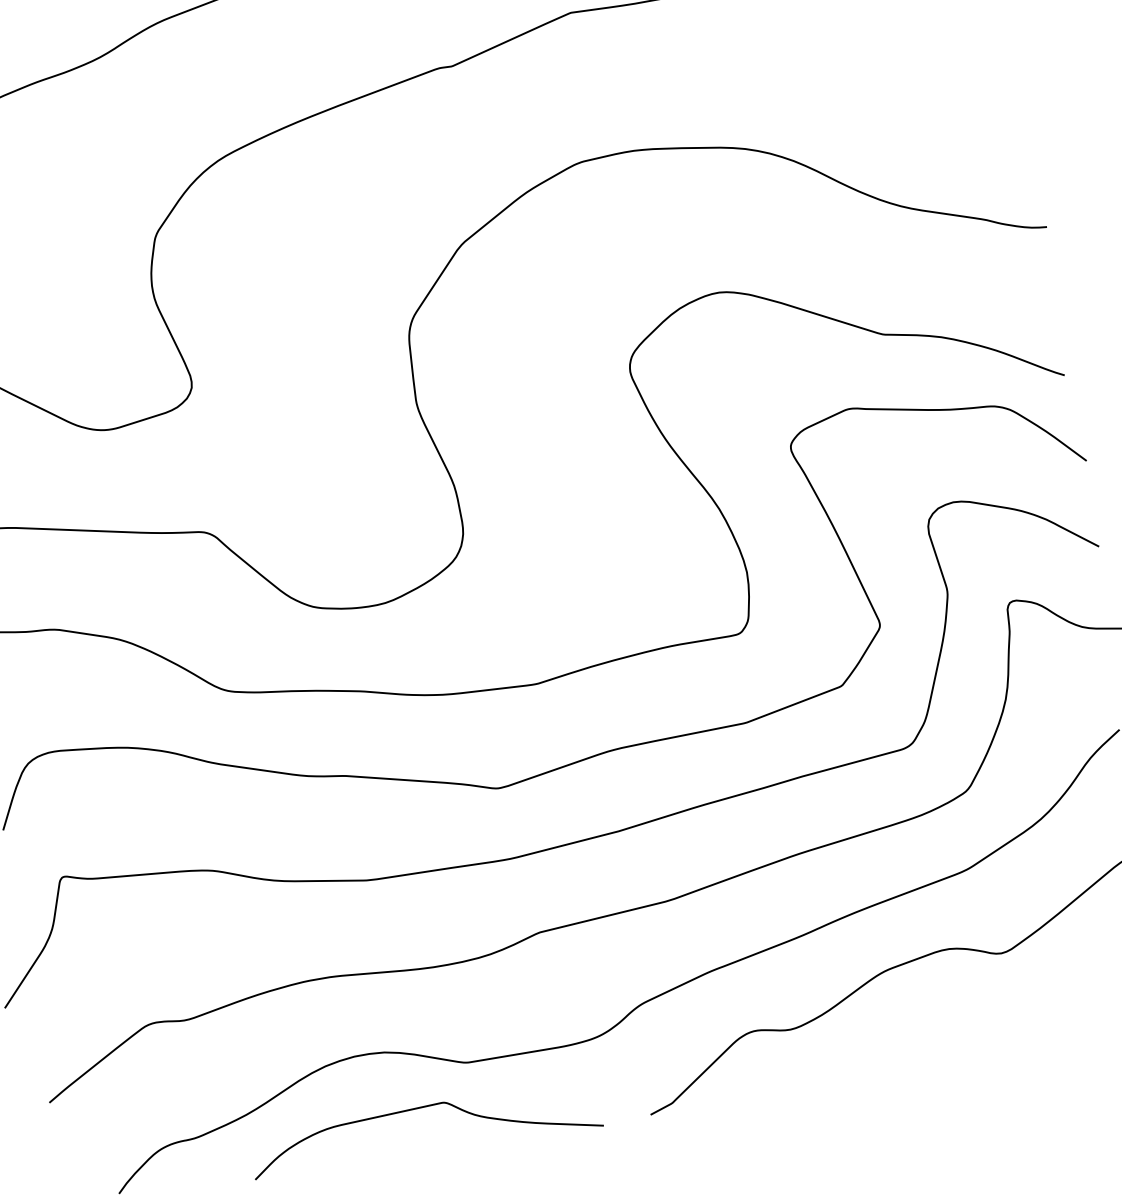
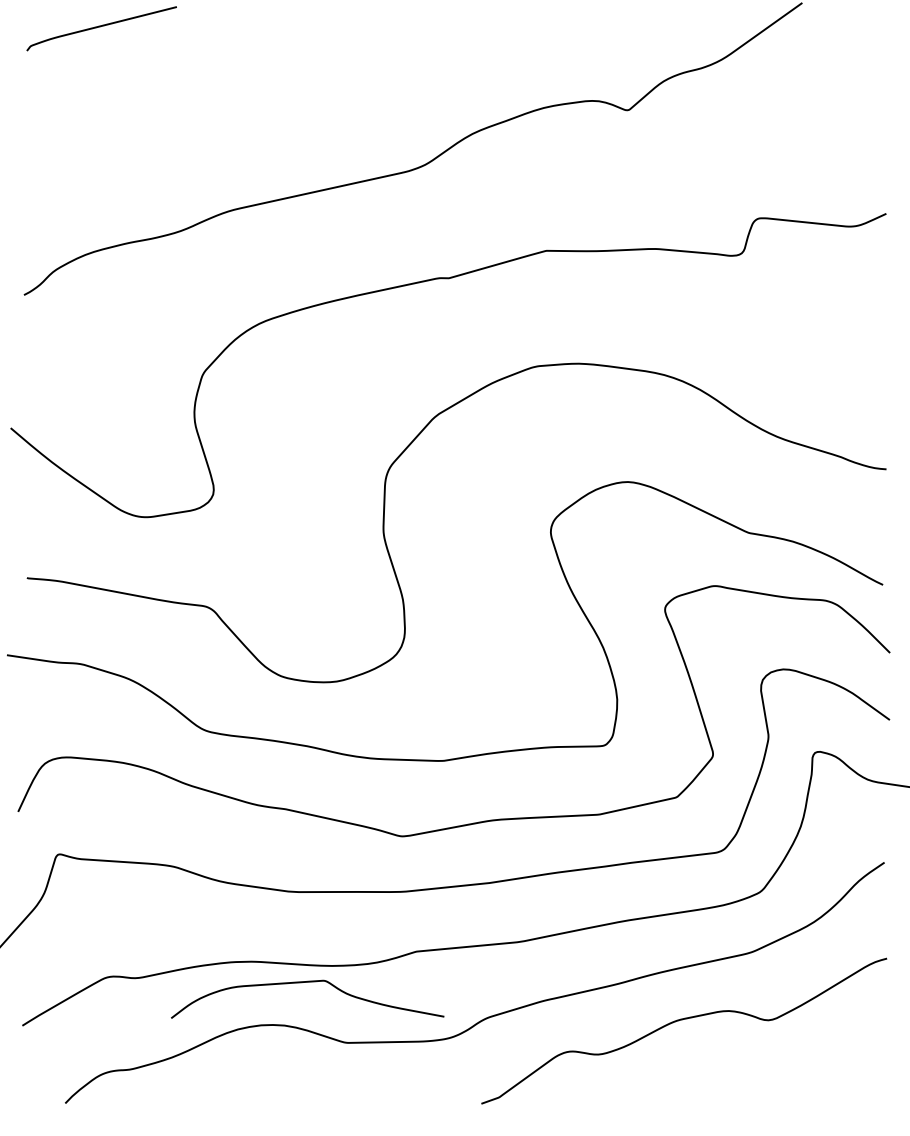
curve: (422, 1108) -> (307, 982), moved

